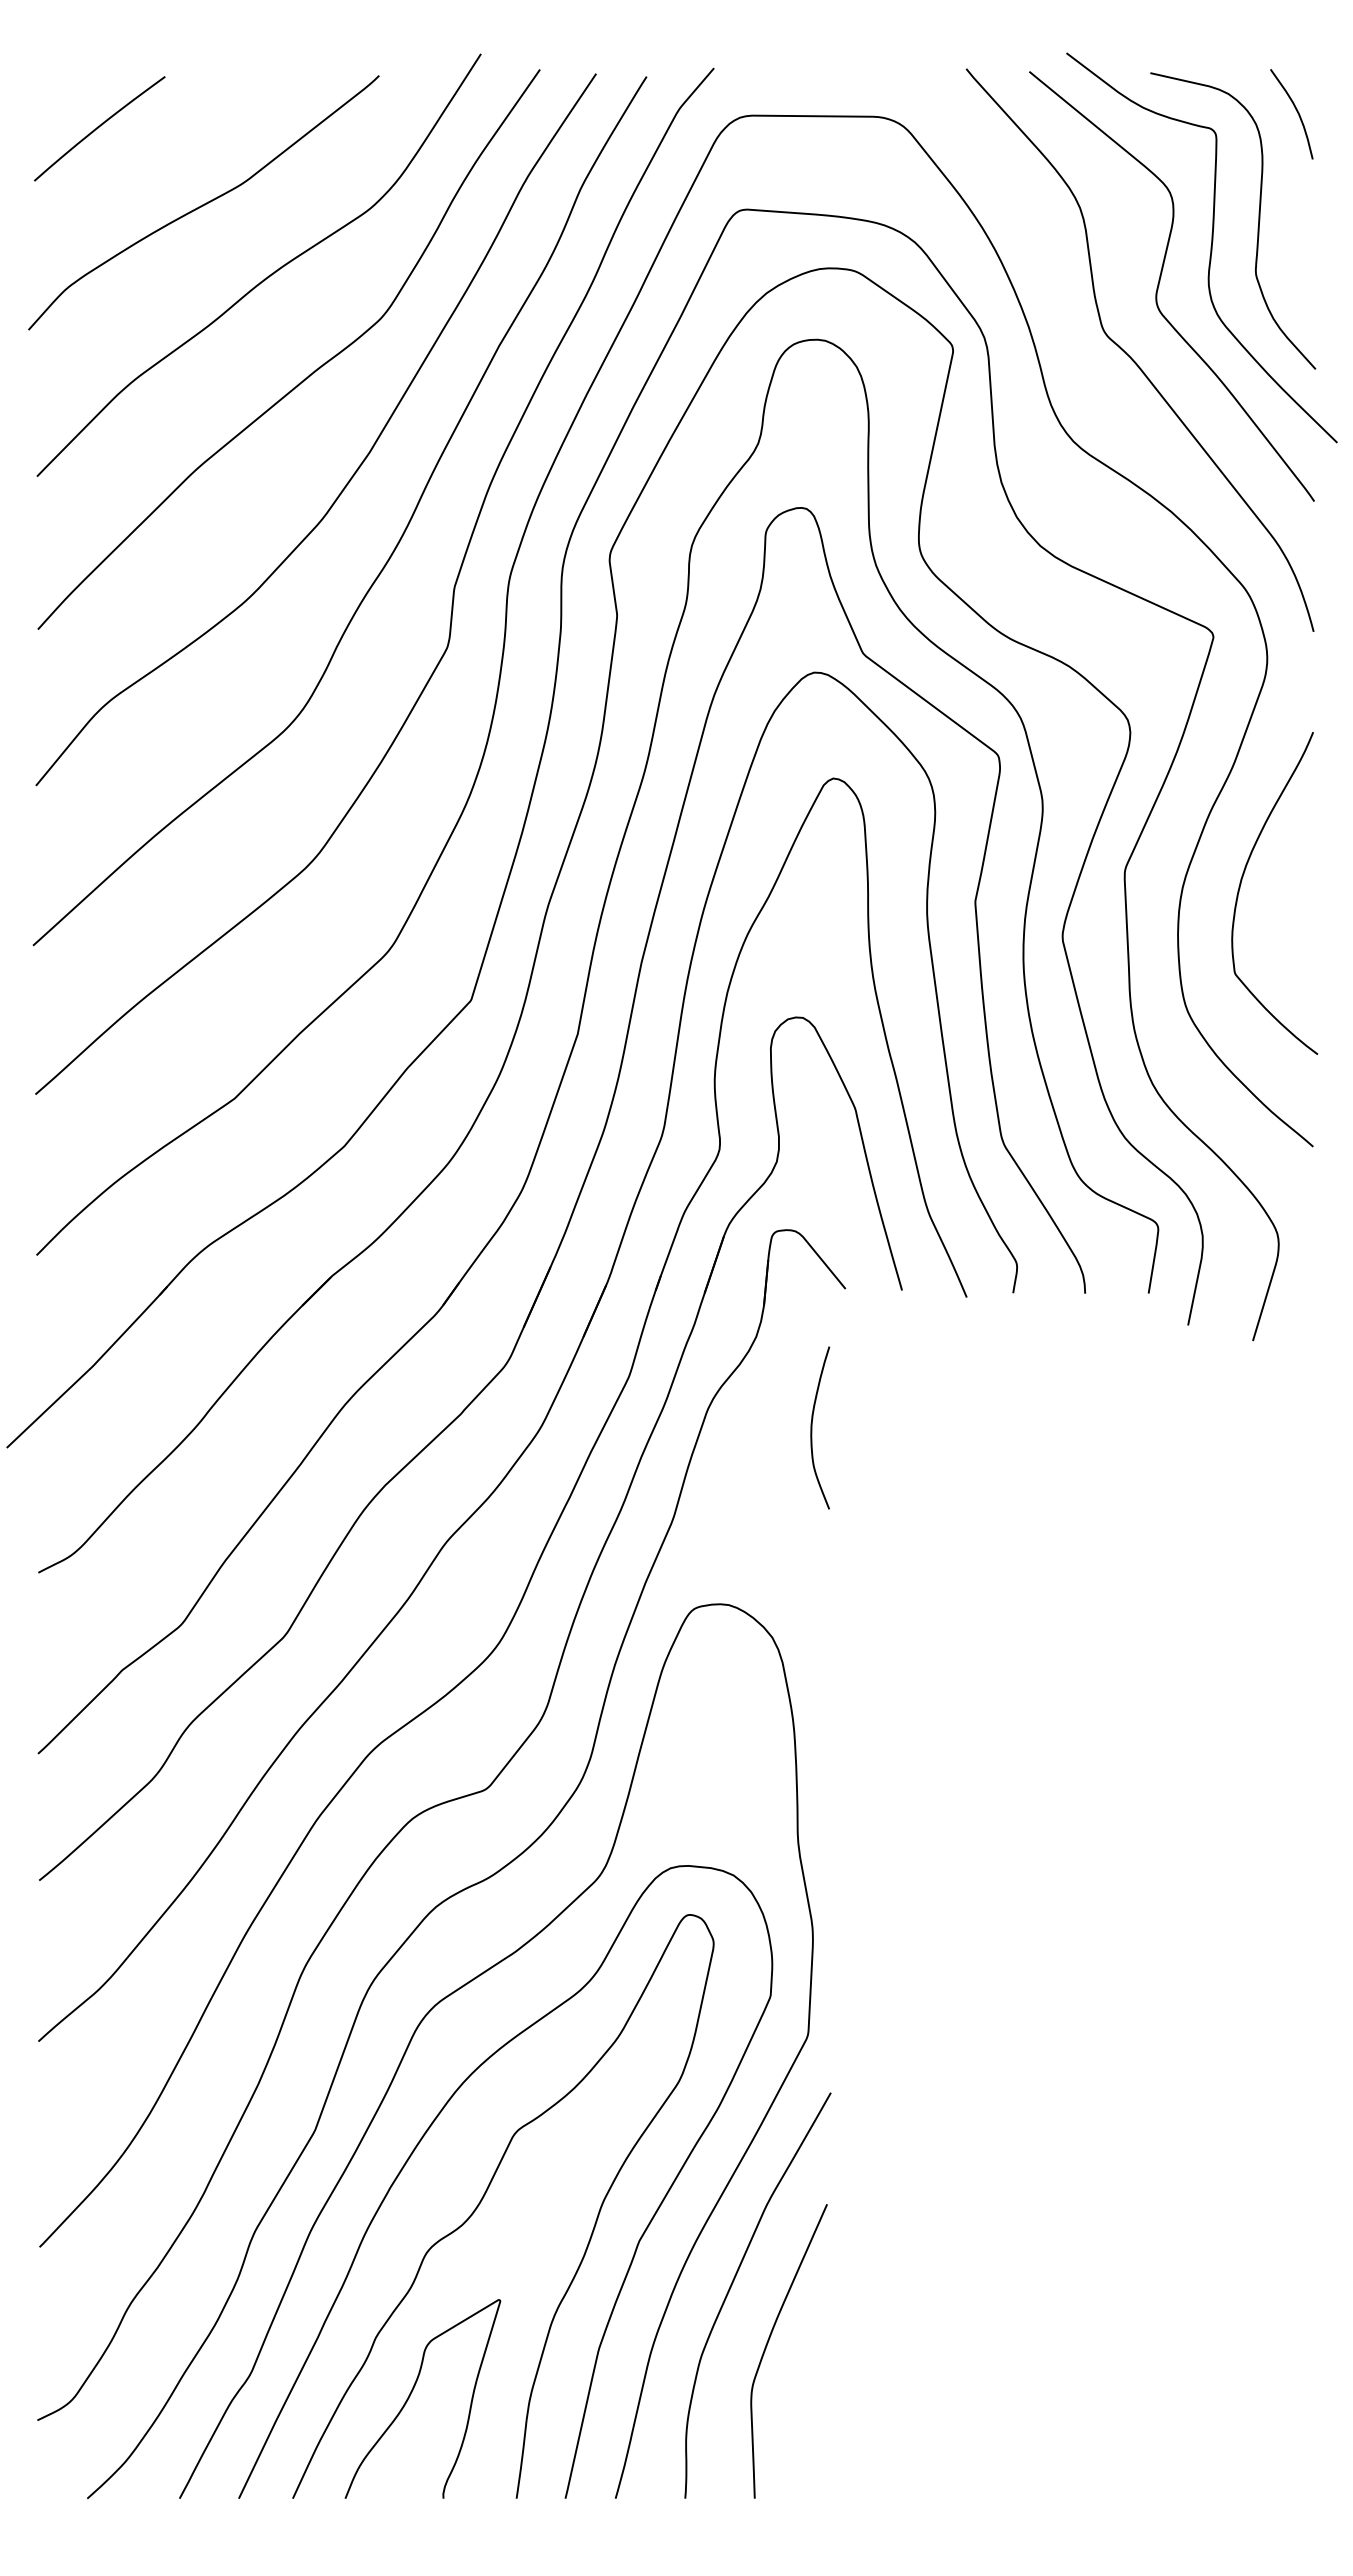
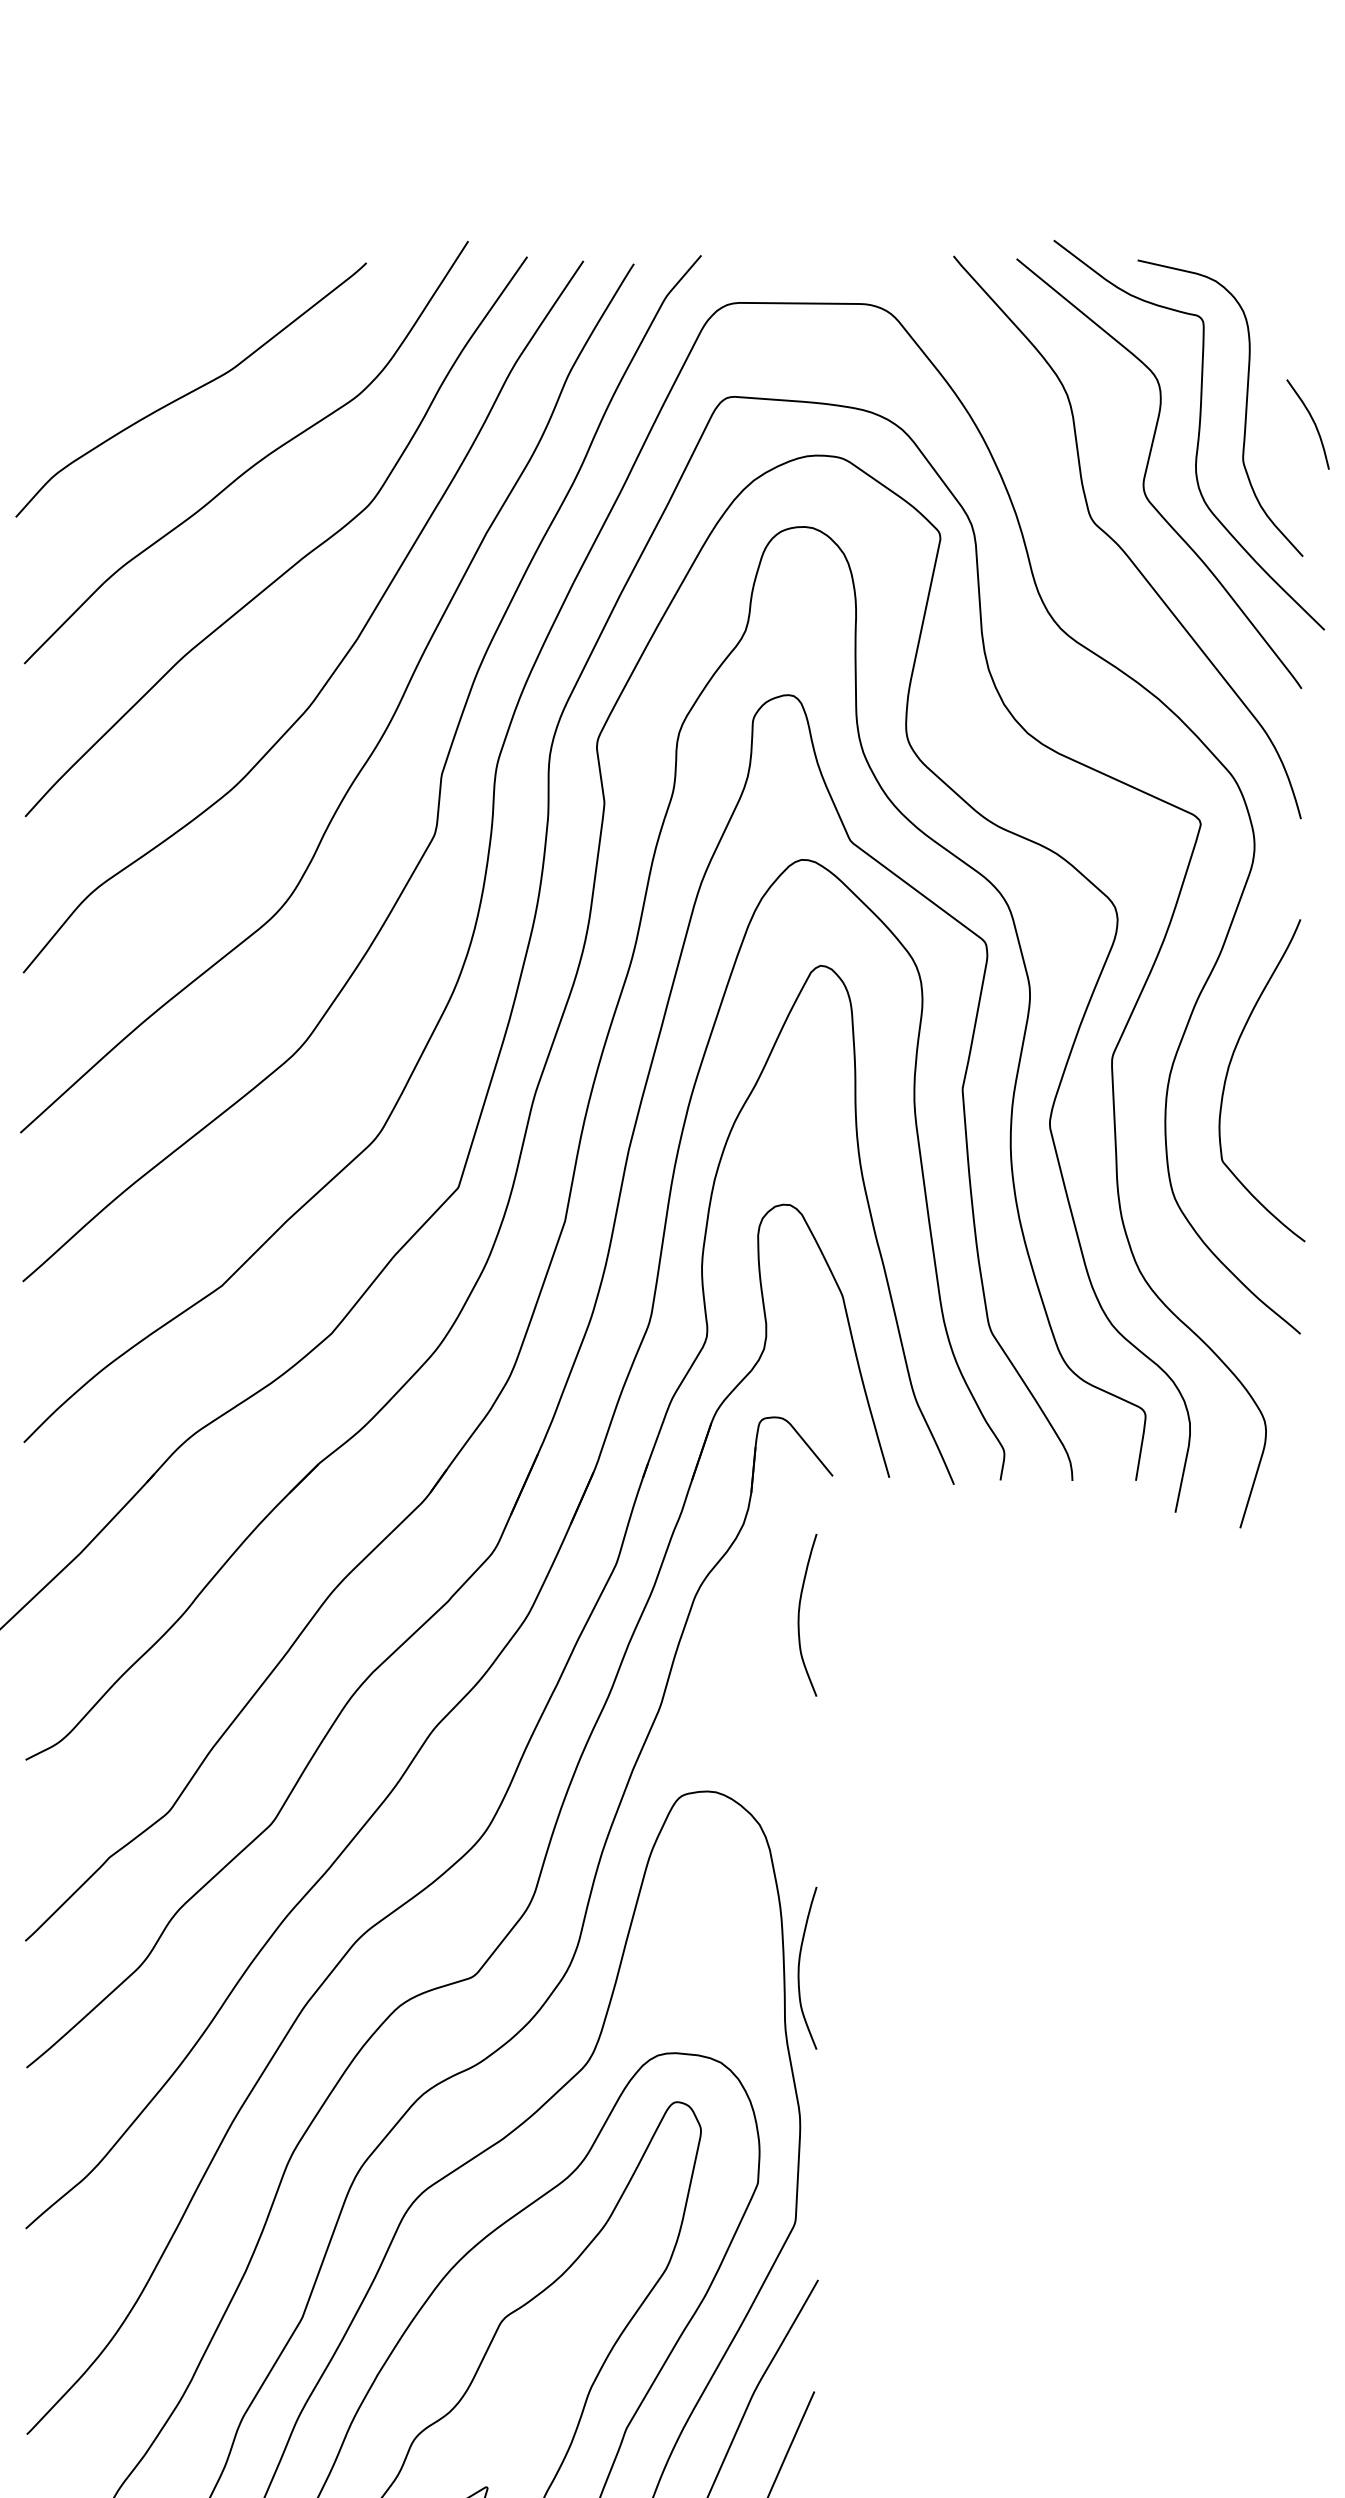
curve: (1296, 111) -> (1312, 421), moved
curve: (99, 127) -> (86, 314), removed
curve: (812, 1780) -> (799, 1967), added

